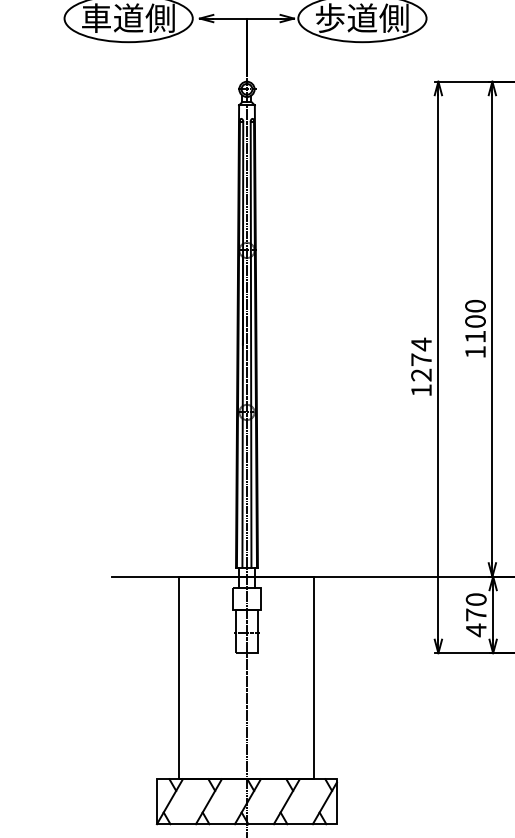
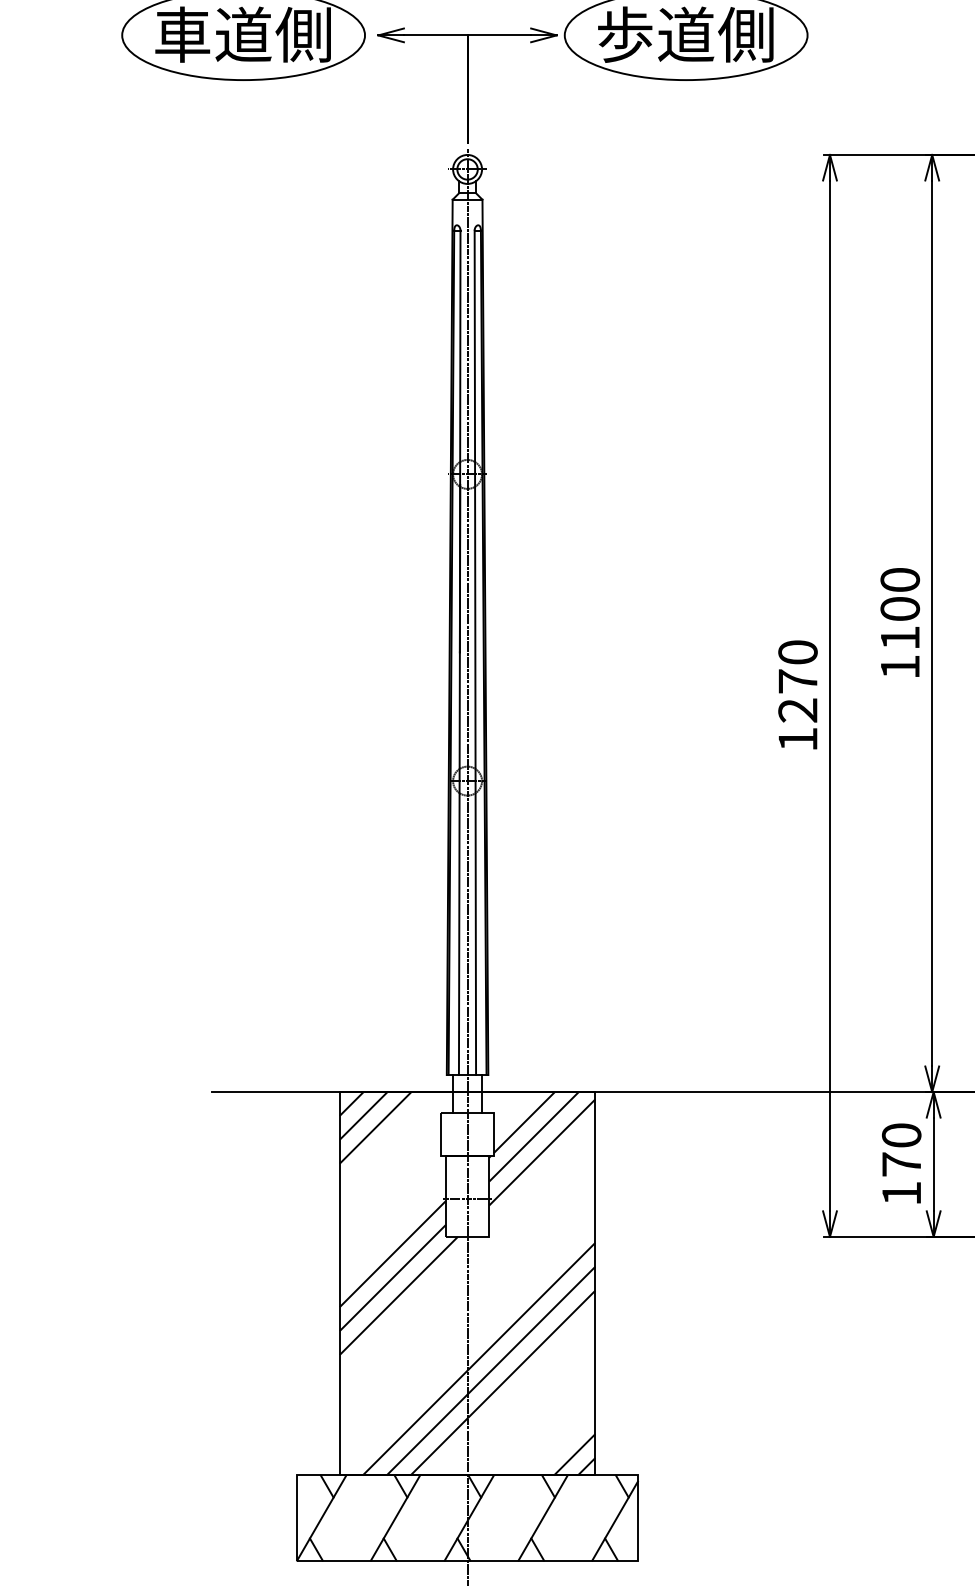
text: (421, 344) -> (797, 652), 1274 -> 1270
text: (476, 630) -> (902, 1193), 470 -> 170
hatch: (246, 677) -> (466, 1282), added

